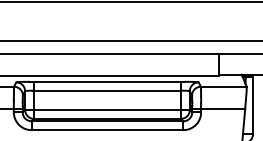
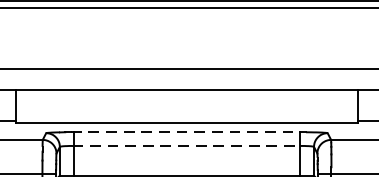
line: (107, 81) -> (186, 131), solid -> dashed
line: (107, 90) -> (186, 145), solid -> dashed

